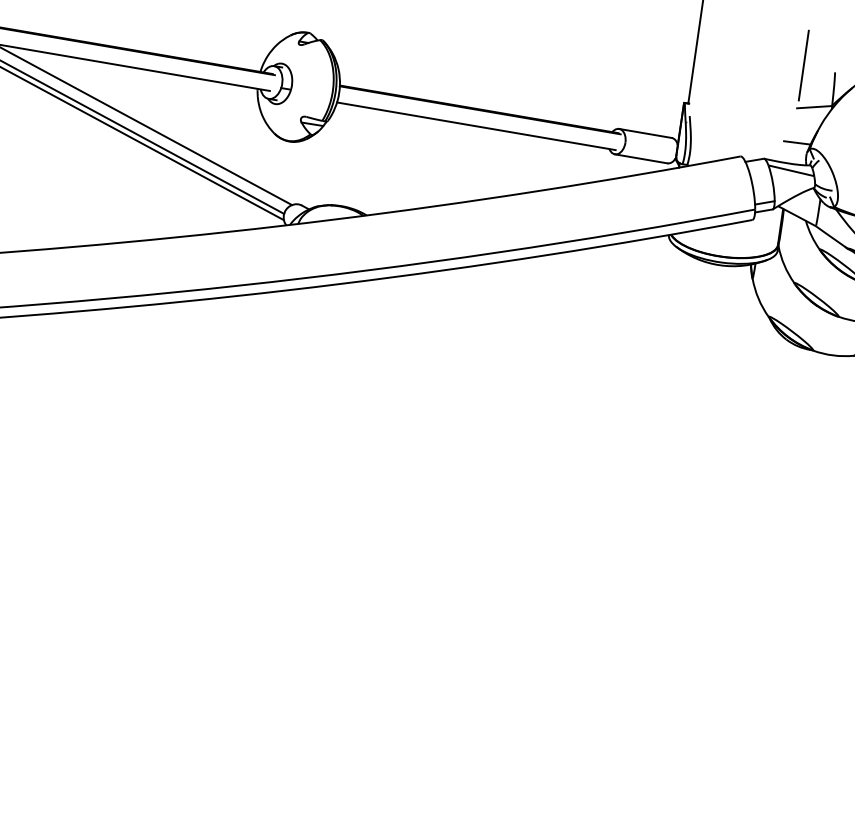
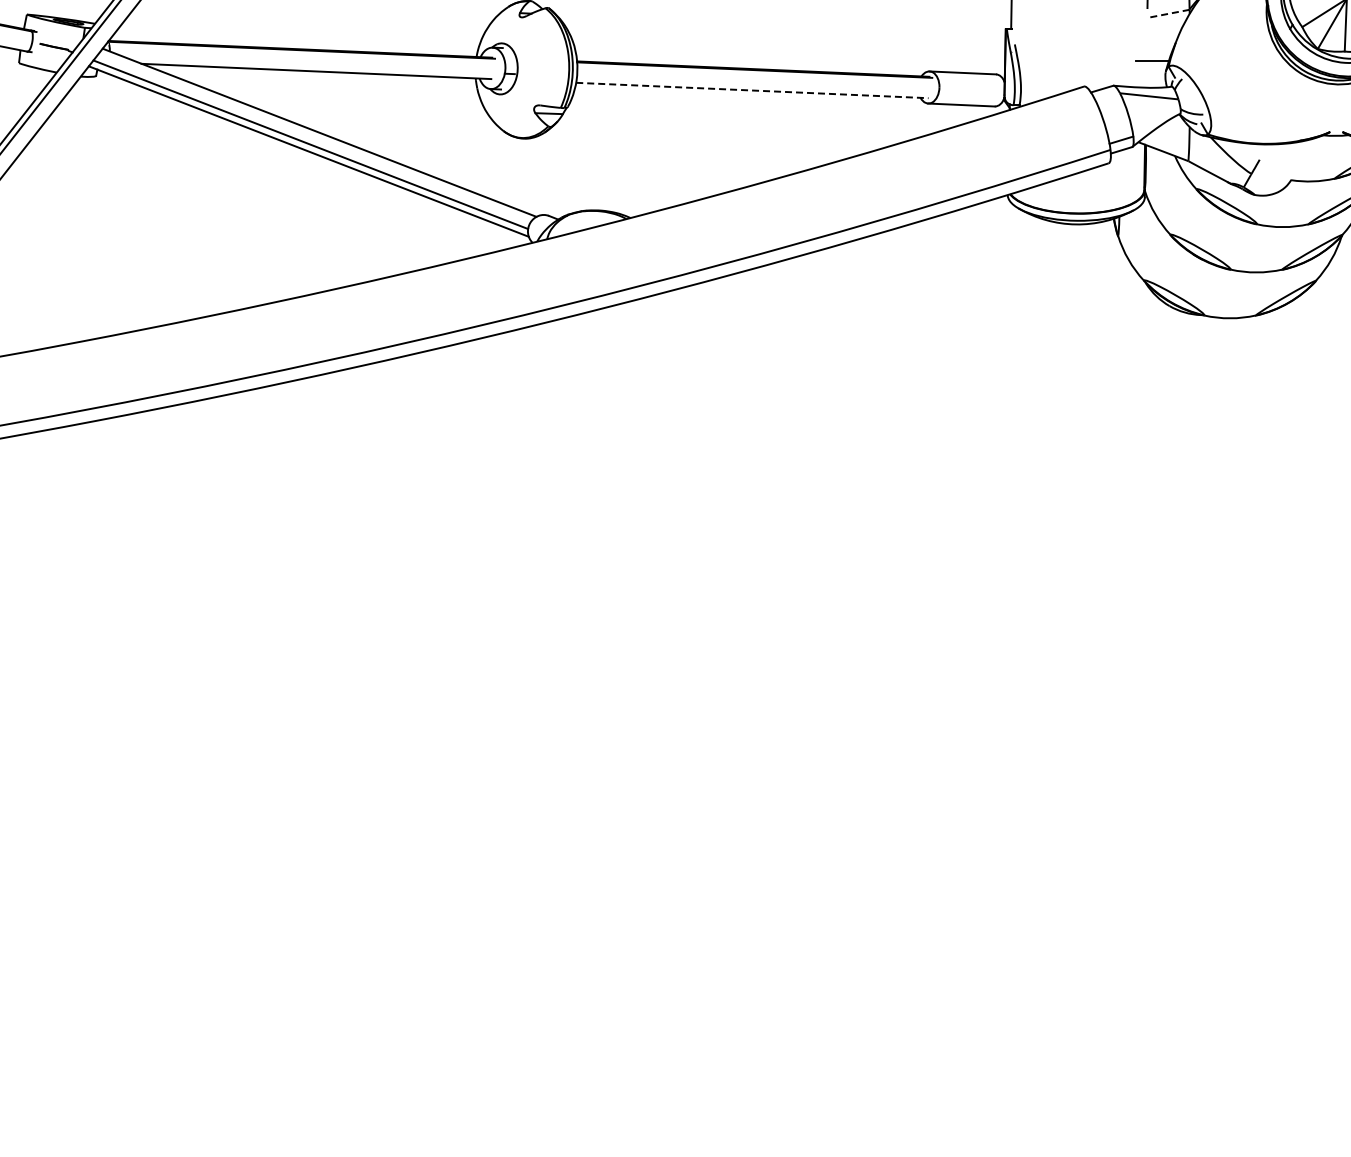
line: (815, 106) -> (1168, 13), solid -> dashed
line: (476, 126) -> (752, 90), solid -> dashed

